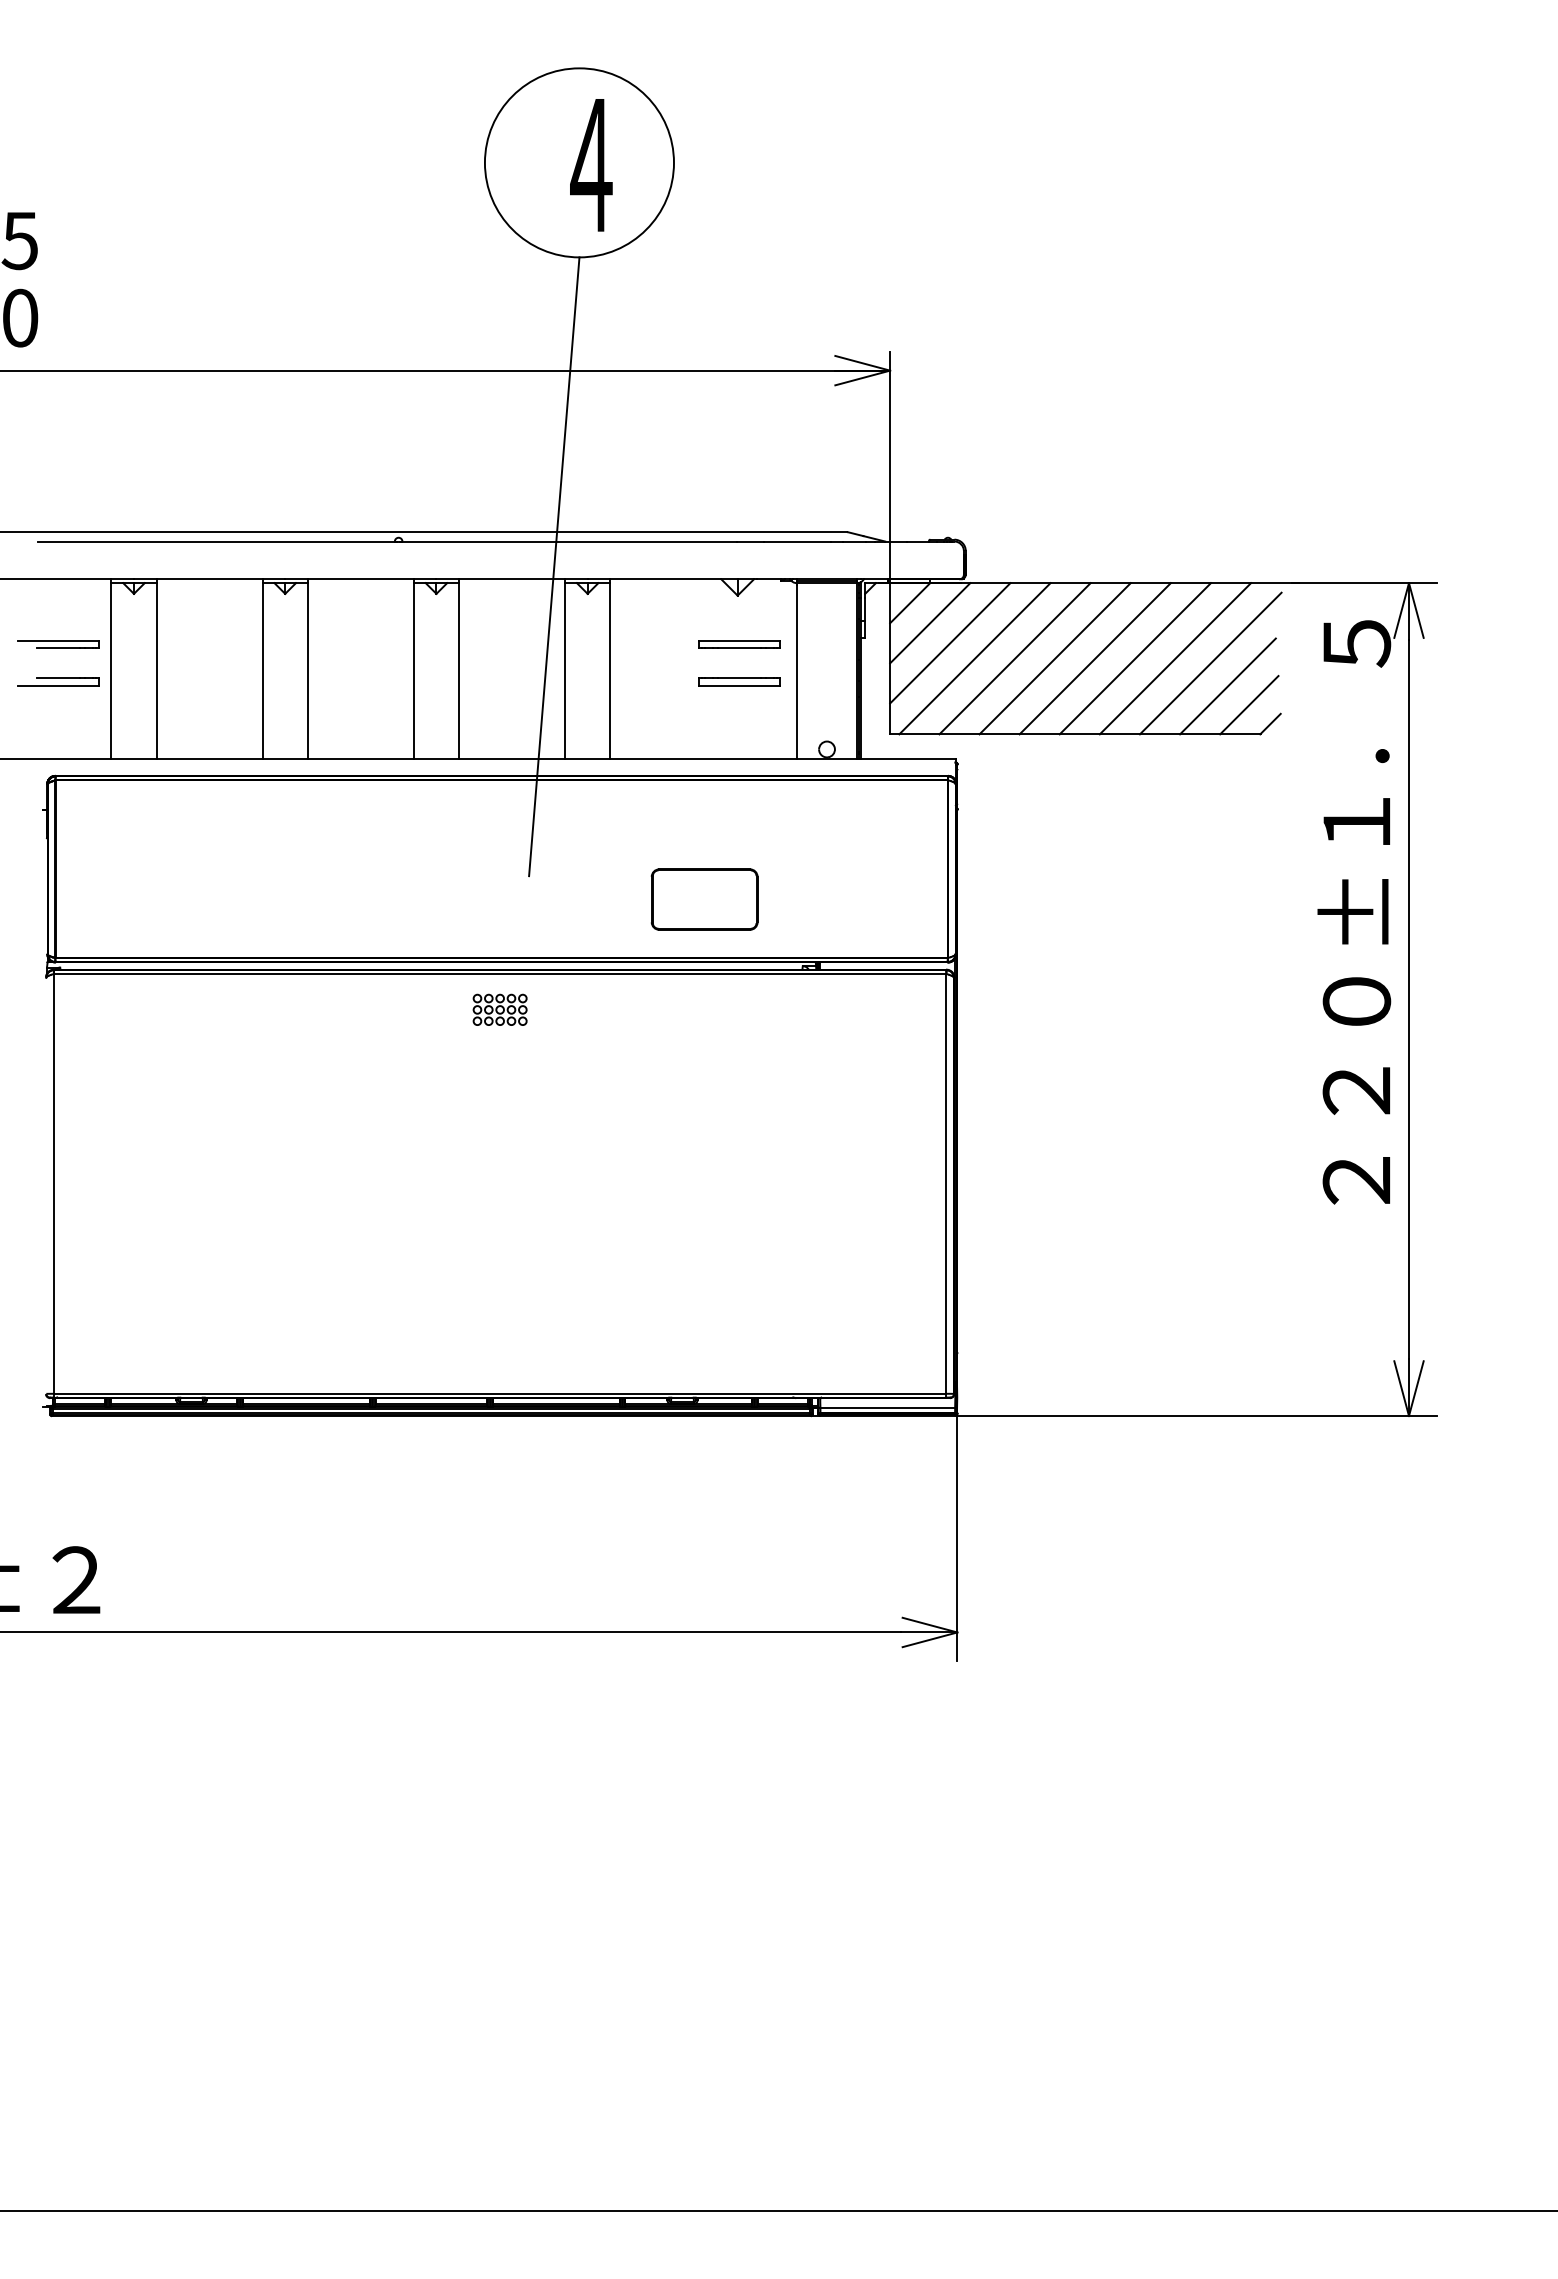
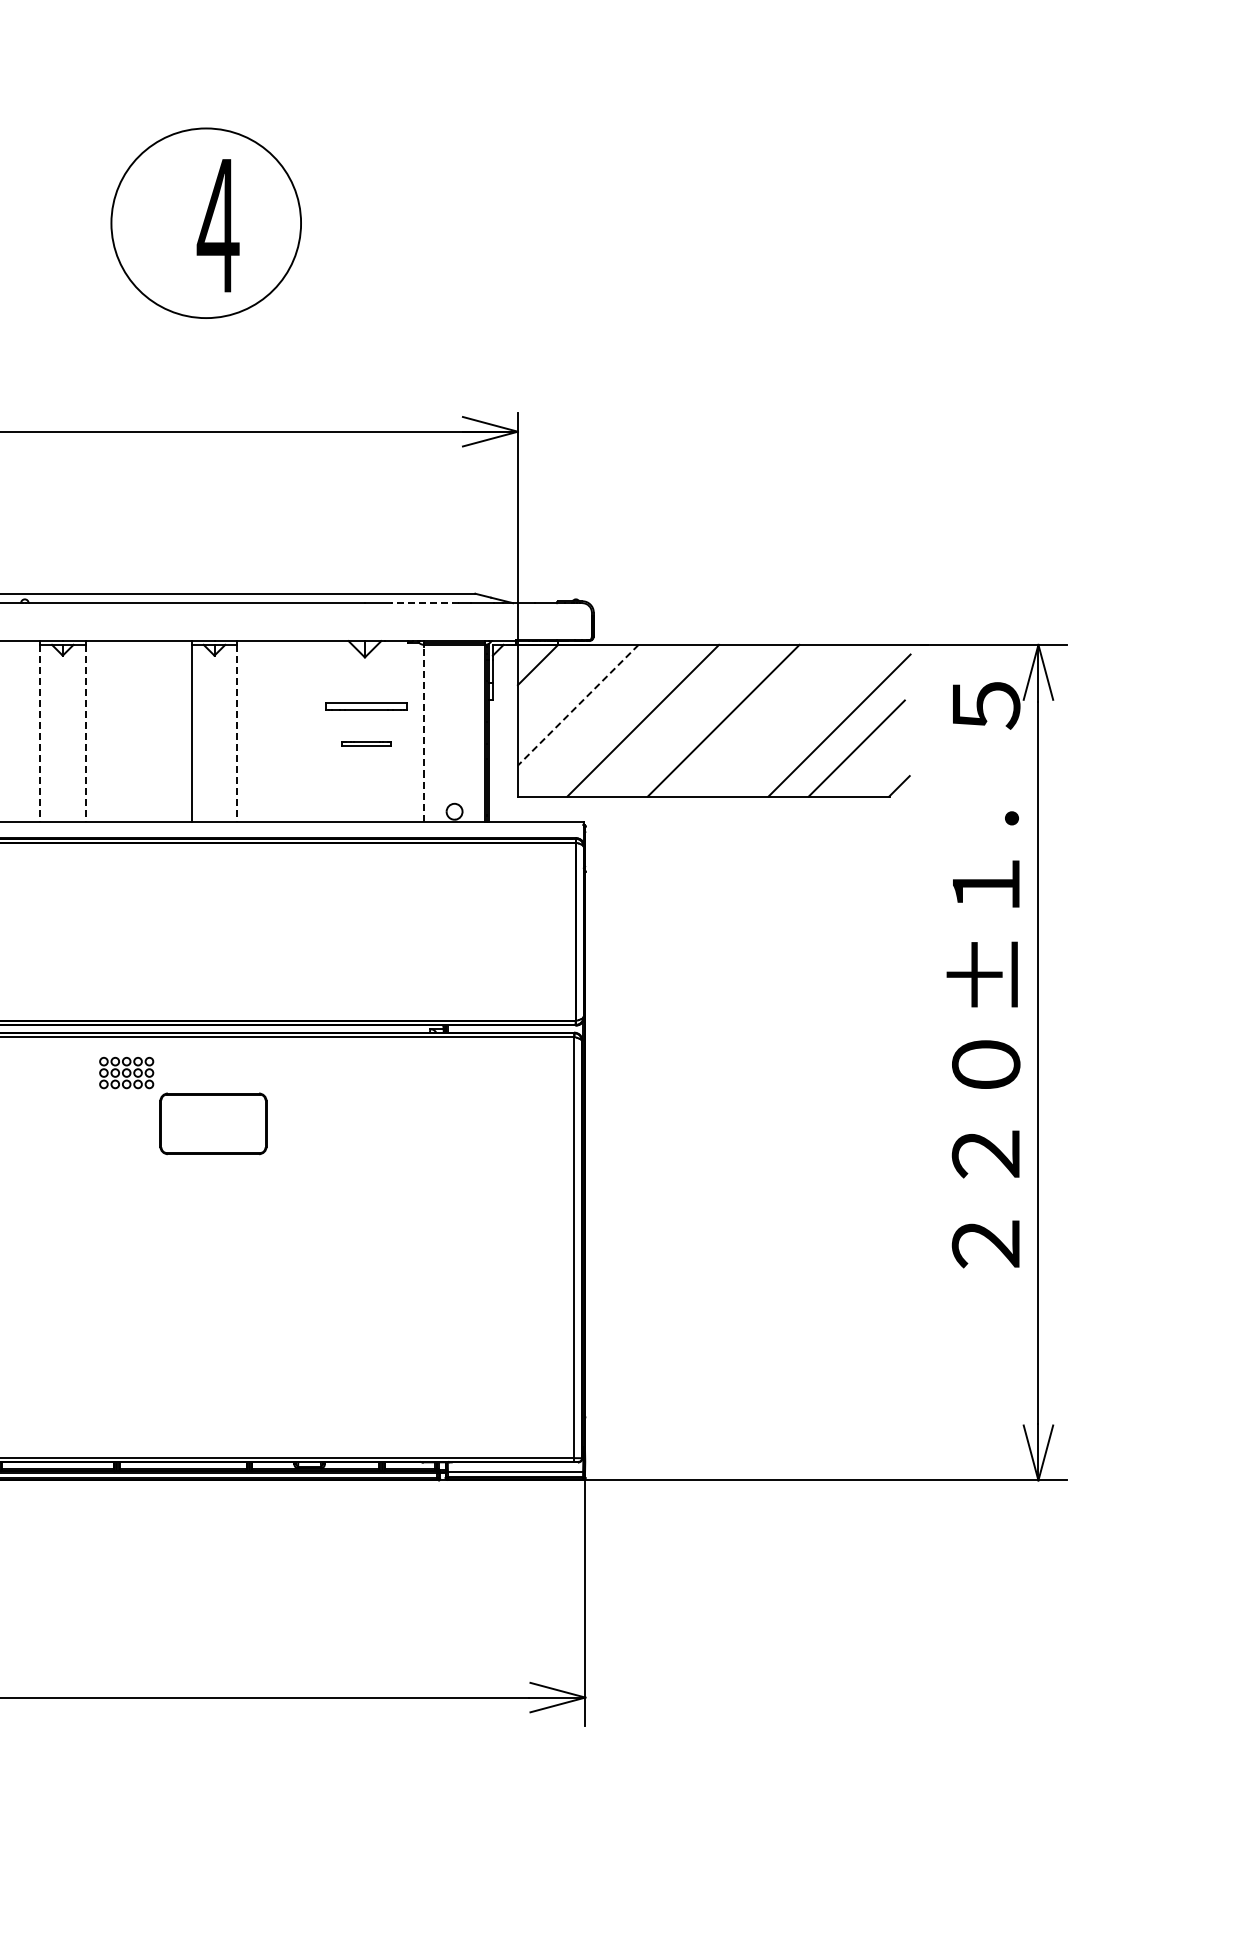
line: (797, 541) -> (424, 603), solid -> dashed
line: (554, 566) -> (181, 628), removed
line: (930, 623) -> (558, 685), removed
line: (949, 643) -> (577, 705), solid -> dashed
line: (974, 658) -> (602, 720), removed
line: (1054, 658) -> (682, 720), removed
line: (1134, 658) -> (763, 720), removed
line: (1175, 658) -> (804, 720), removed
line: (413, 671) -> (39, 733), solid -> dashed
line: (459, 671) -> (85, 733), solid -> dashed
line: (610, 671) -> (237, 733), solid -> dashed
line: (796, 671) -> (423, 733), solid -> dashed
part: (739, 681) -> (366, 743), size x0.6
line: (1249, 705) -> (878, 767), removed
part: (704, 899) -> (213, 1123), moved

